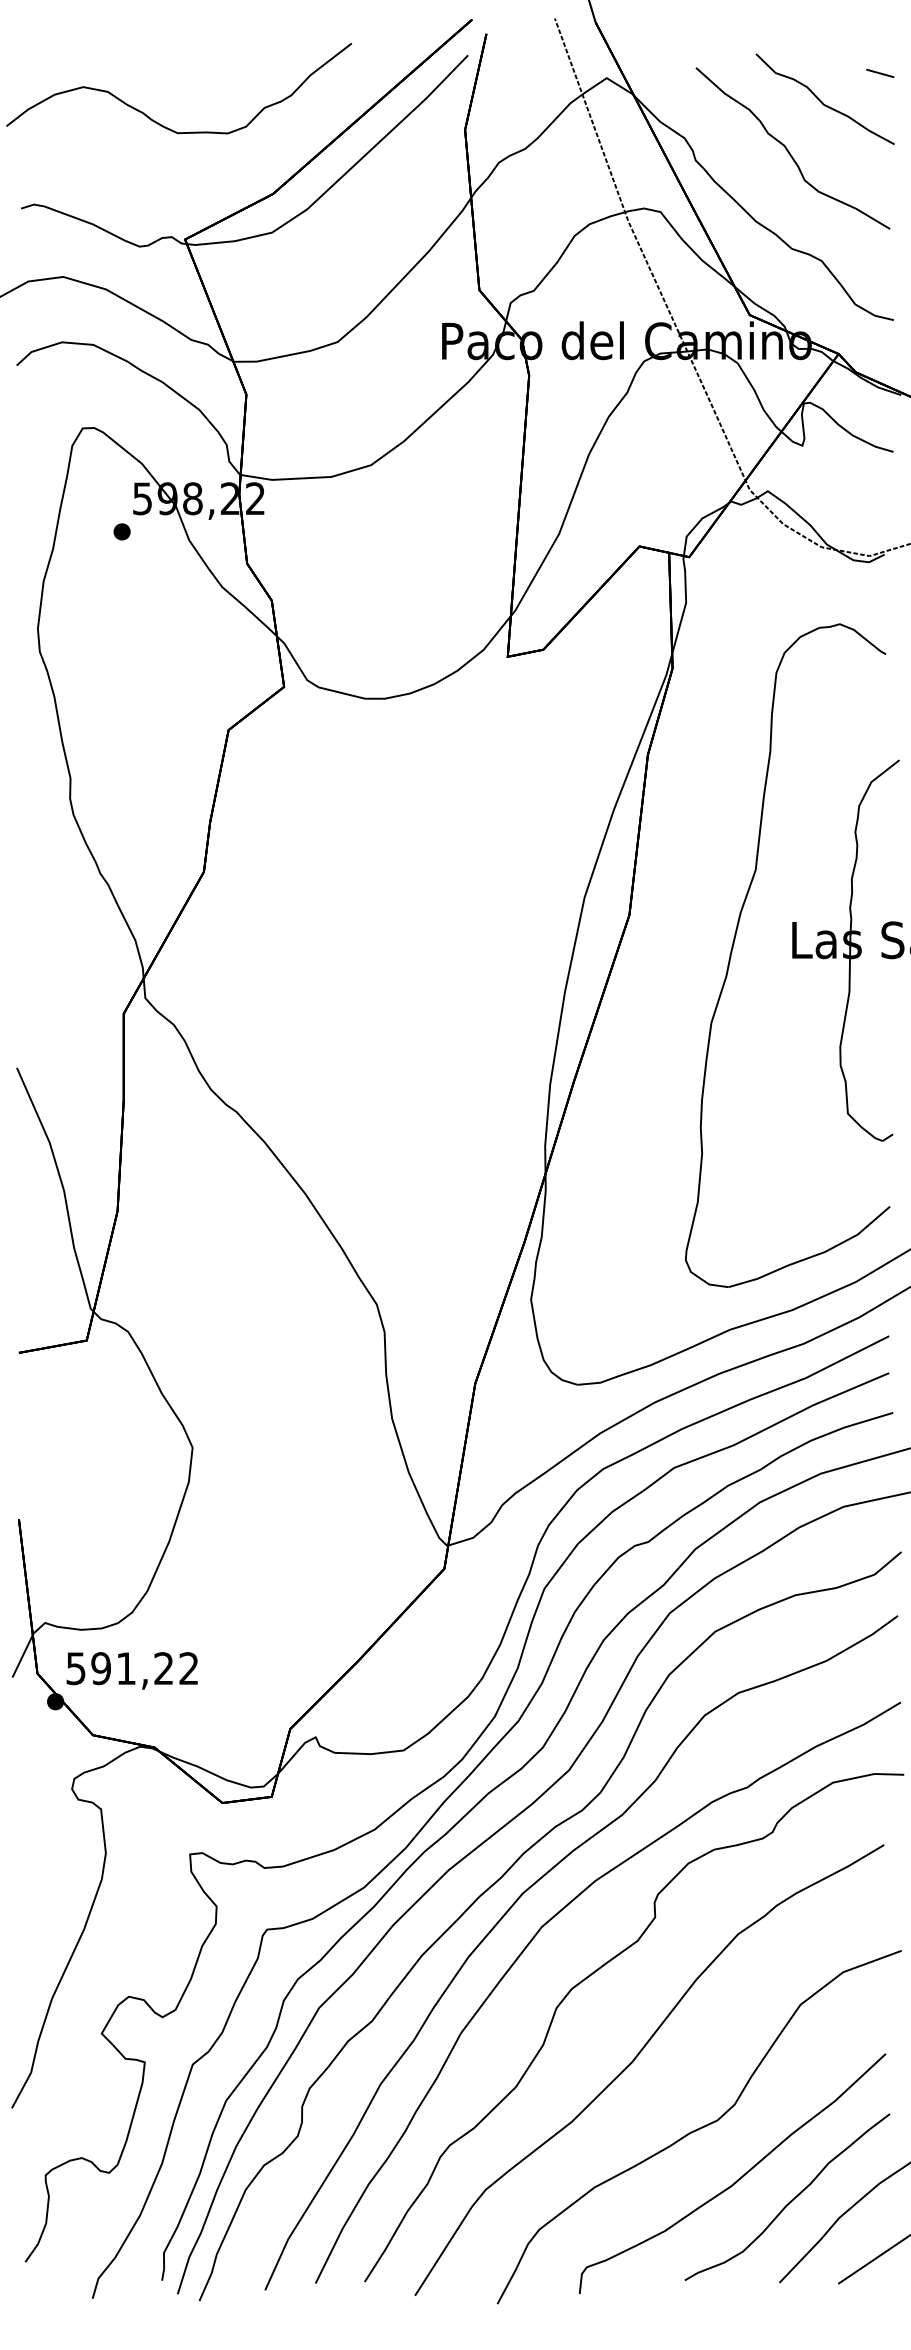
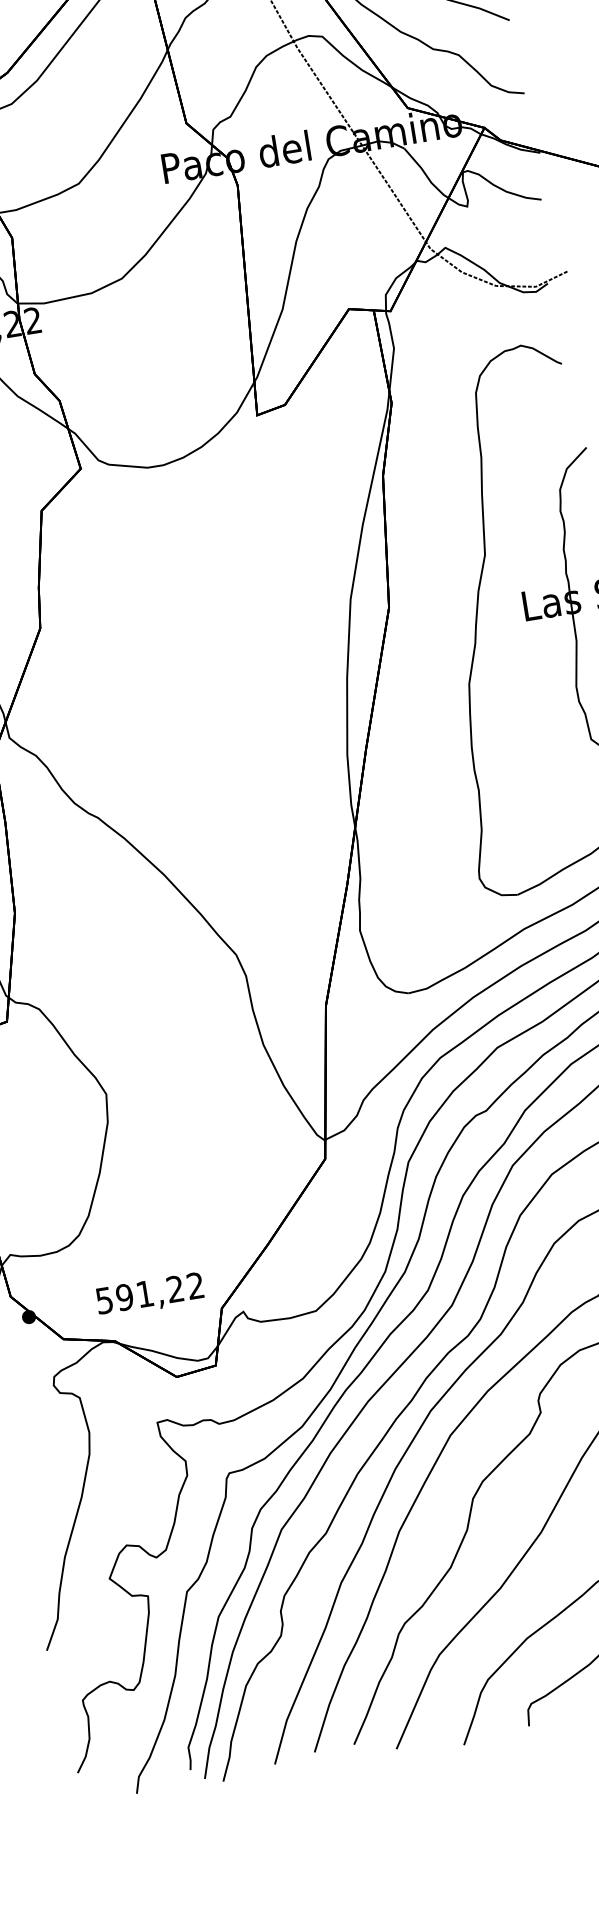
text: (131, 1670) -> (149, 1294), moved

